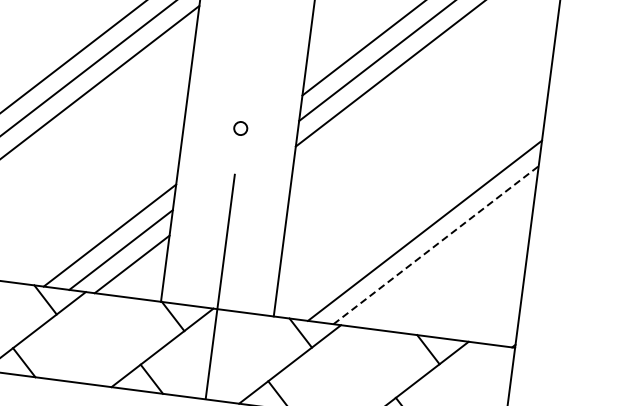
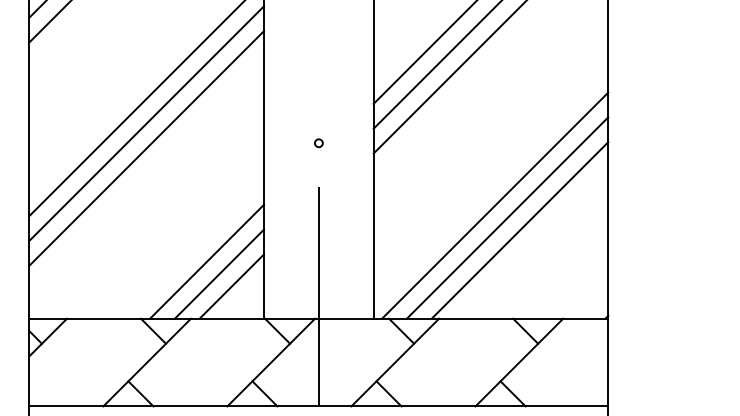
circle: (240, 128) -> (318, 143), size x0.62
line: (414, 216) -> (495, 205), added
line: (436, 245) -> (520, 230), dashed -> solid

